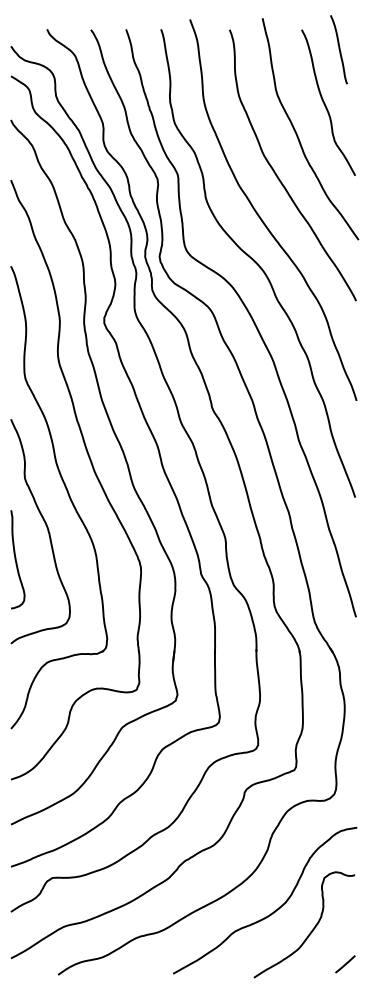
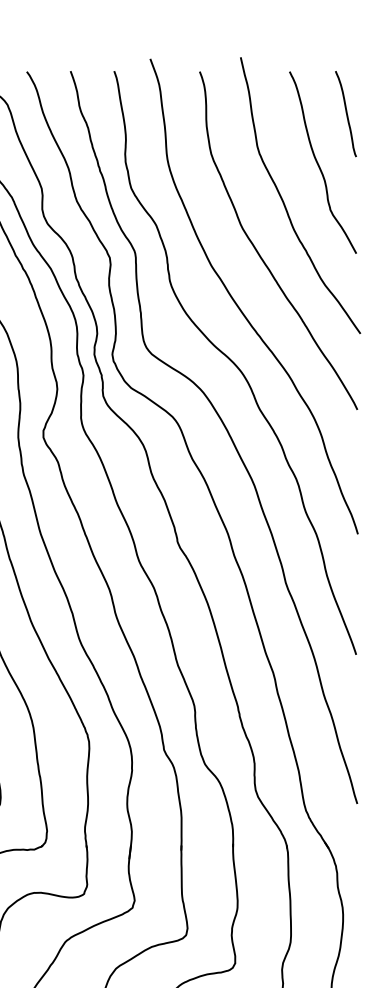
curve: (338, 49) -> (345, 113), moved

